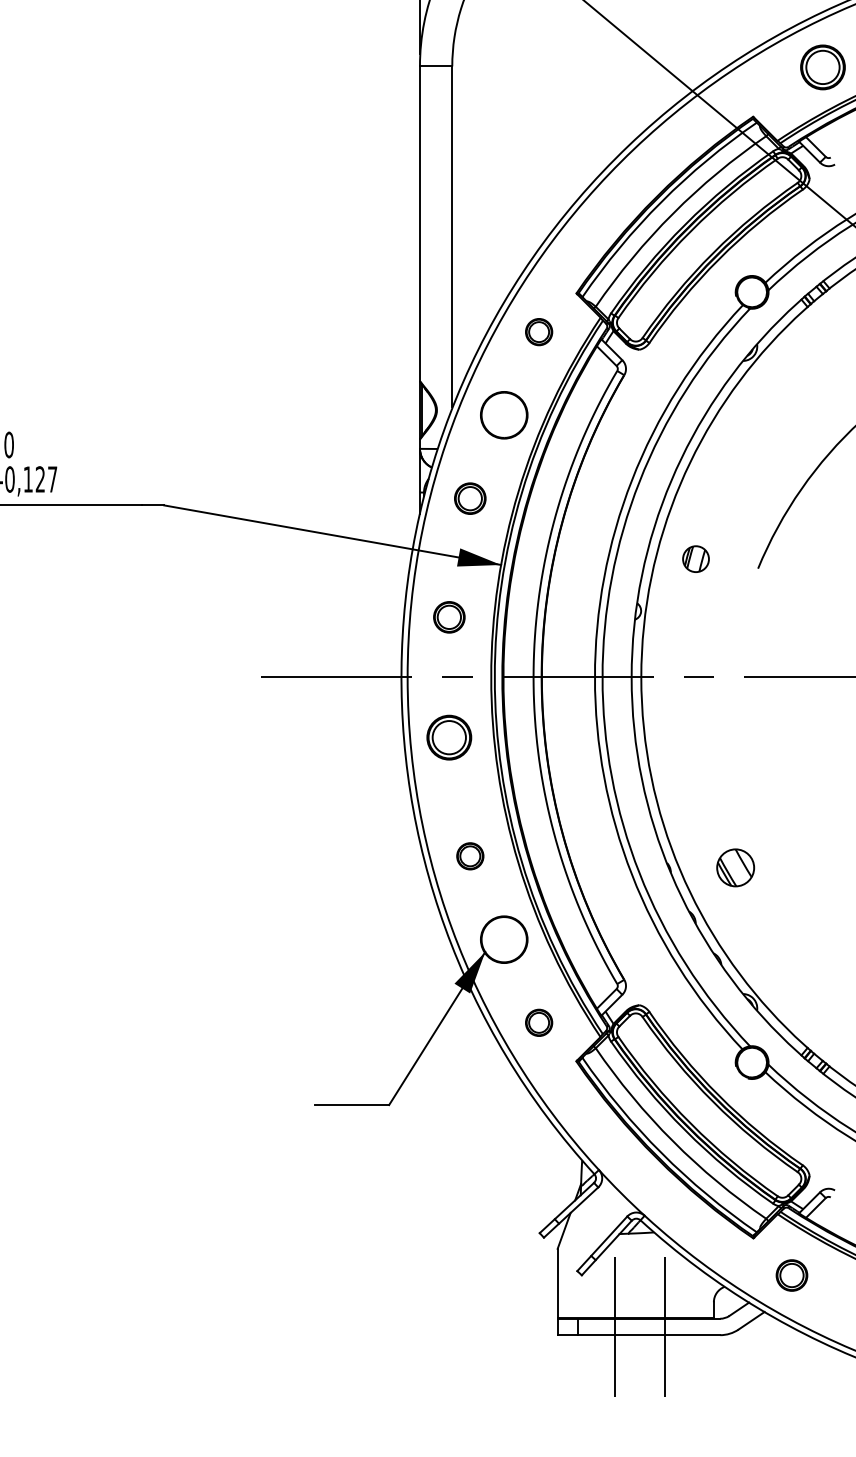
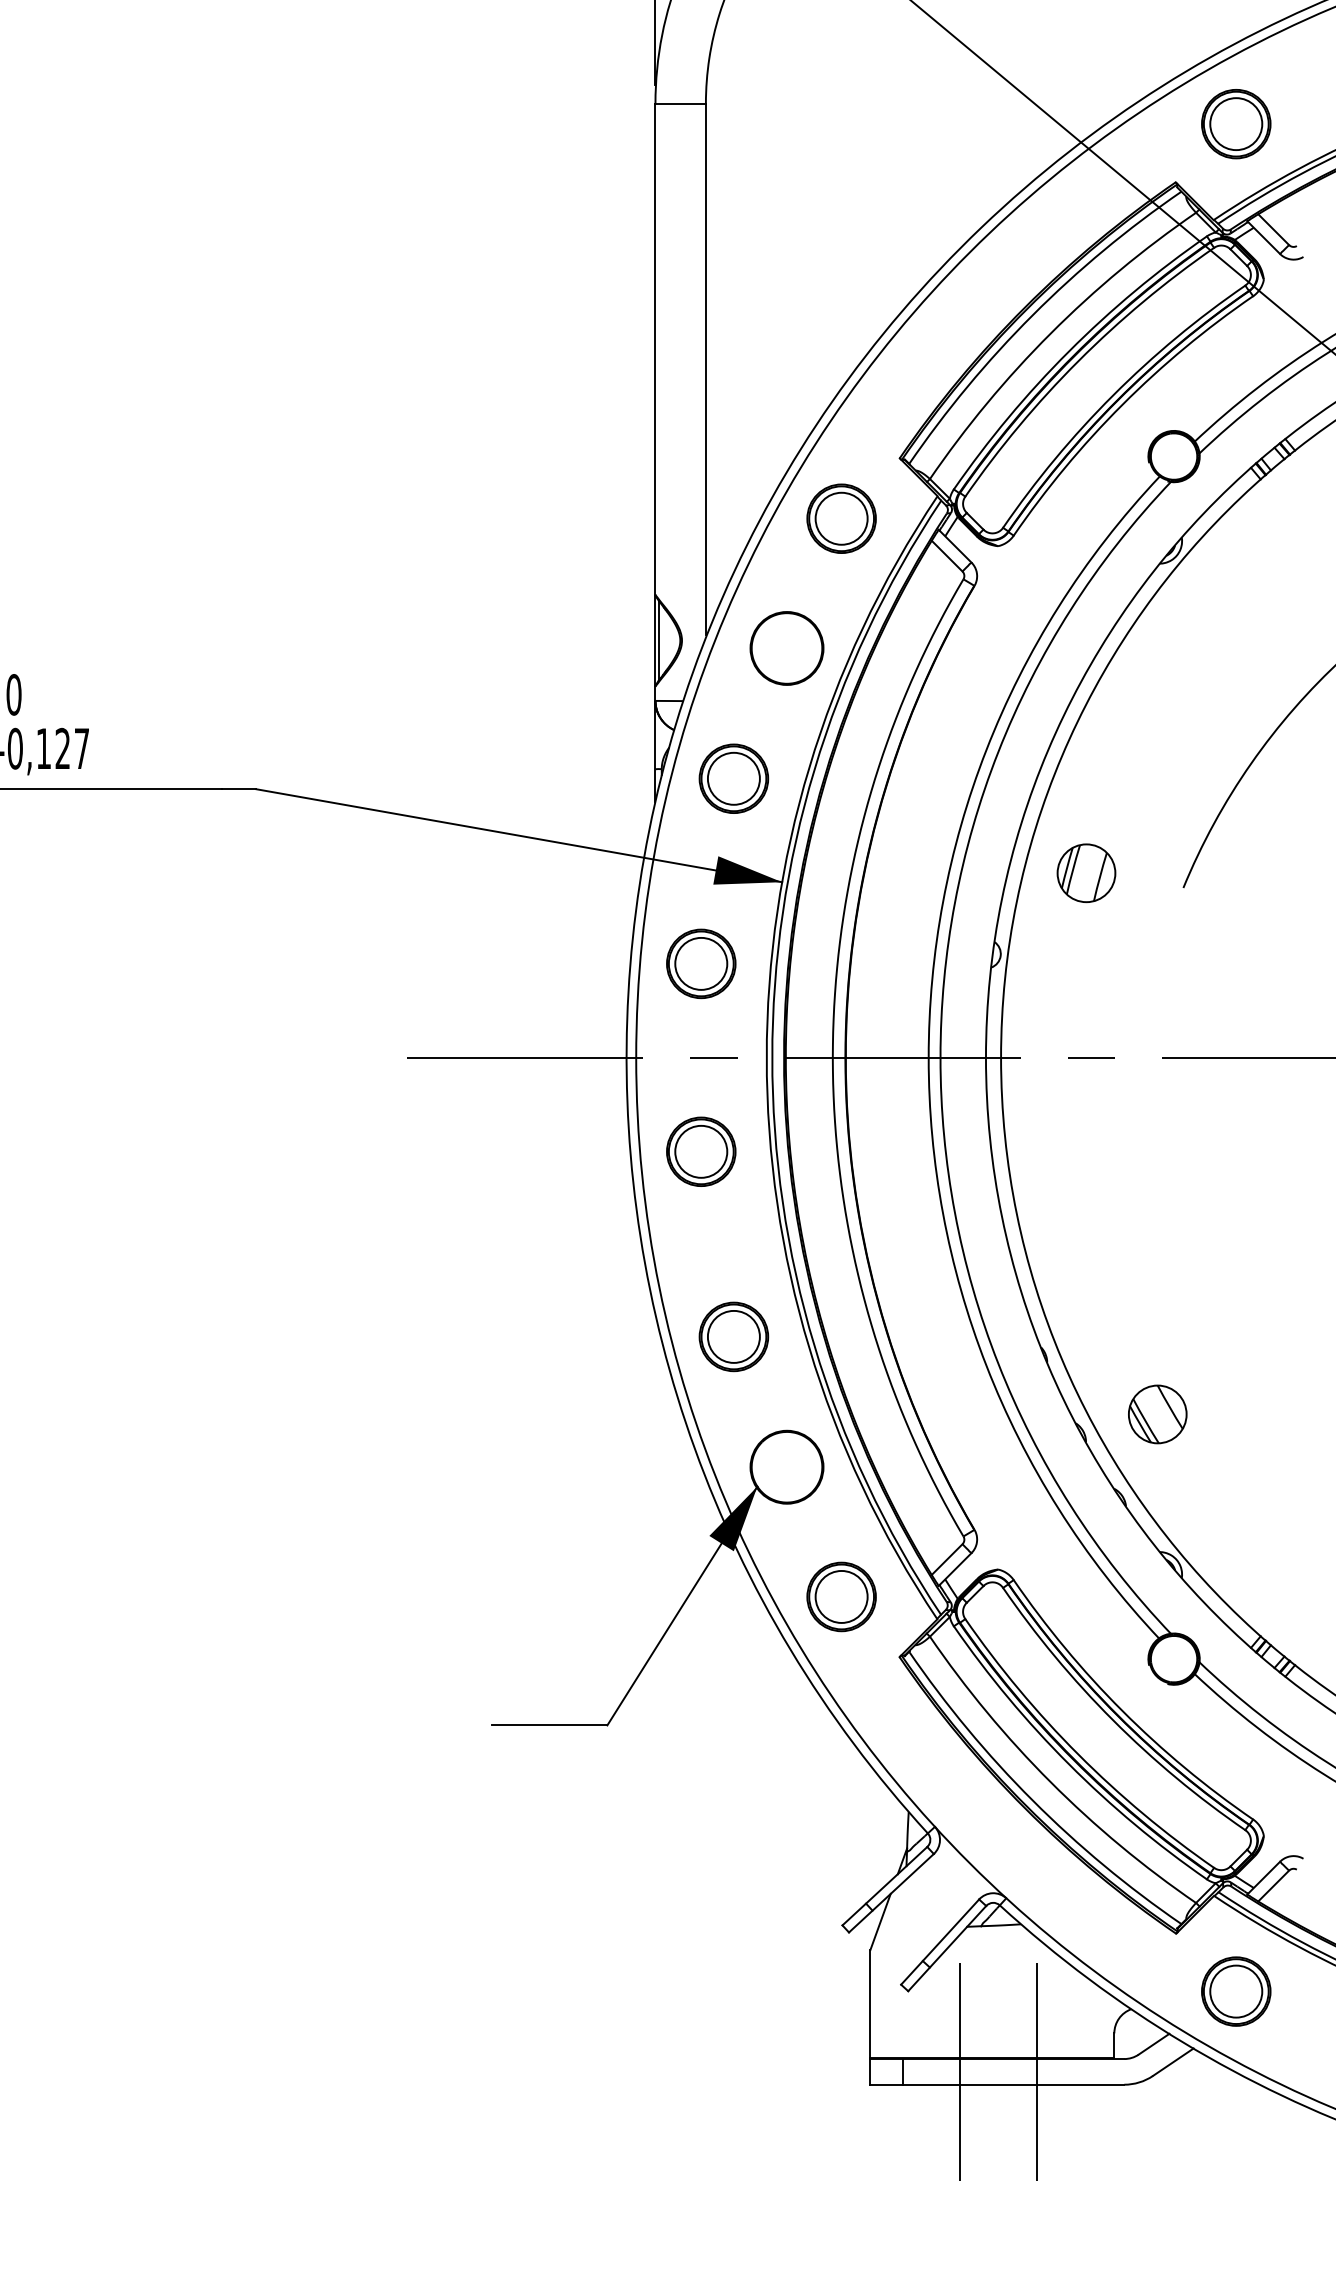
part: (822, 67) -> (1235, 124), moved
part: (538, 331) -> (840, 517), size x1.67
part: (470, 498) -> (734, 778), size x1.43
part: (695, 558) -> (1085, 872), size x1.43
part: (449, 617) -> (701, 964), size x1.43
part: (470, 856) -> (734, 1337), size x1.67
part: (735, 867) -> (1157, 1413), moved
part: (538, 1022) -> (840, 1596), size x1.67
part: (791, 1275) -> (1235, 1991), size x1.43

